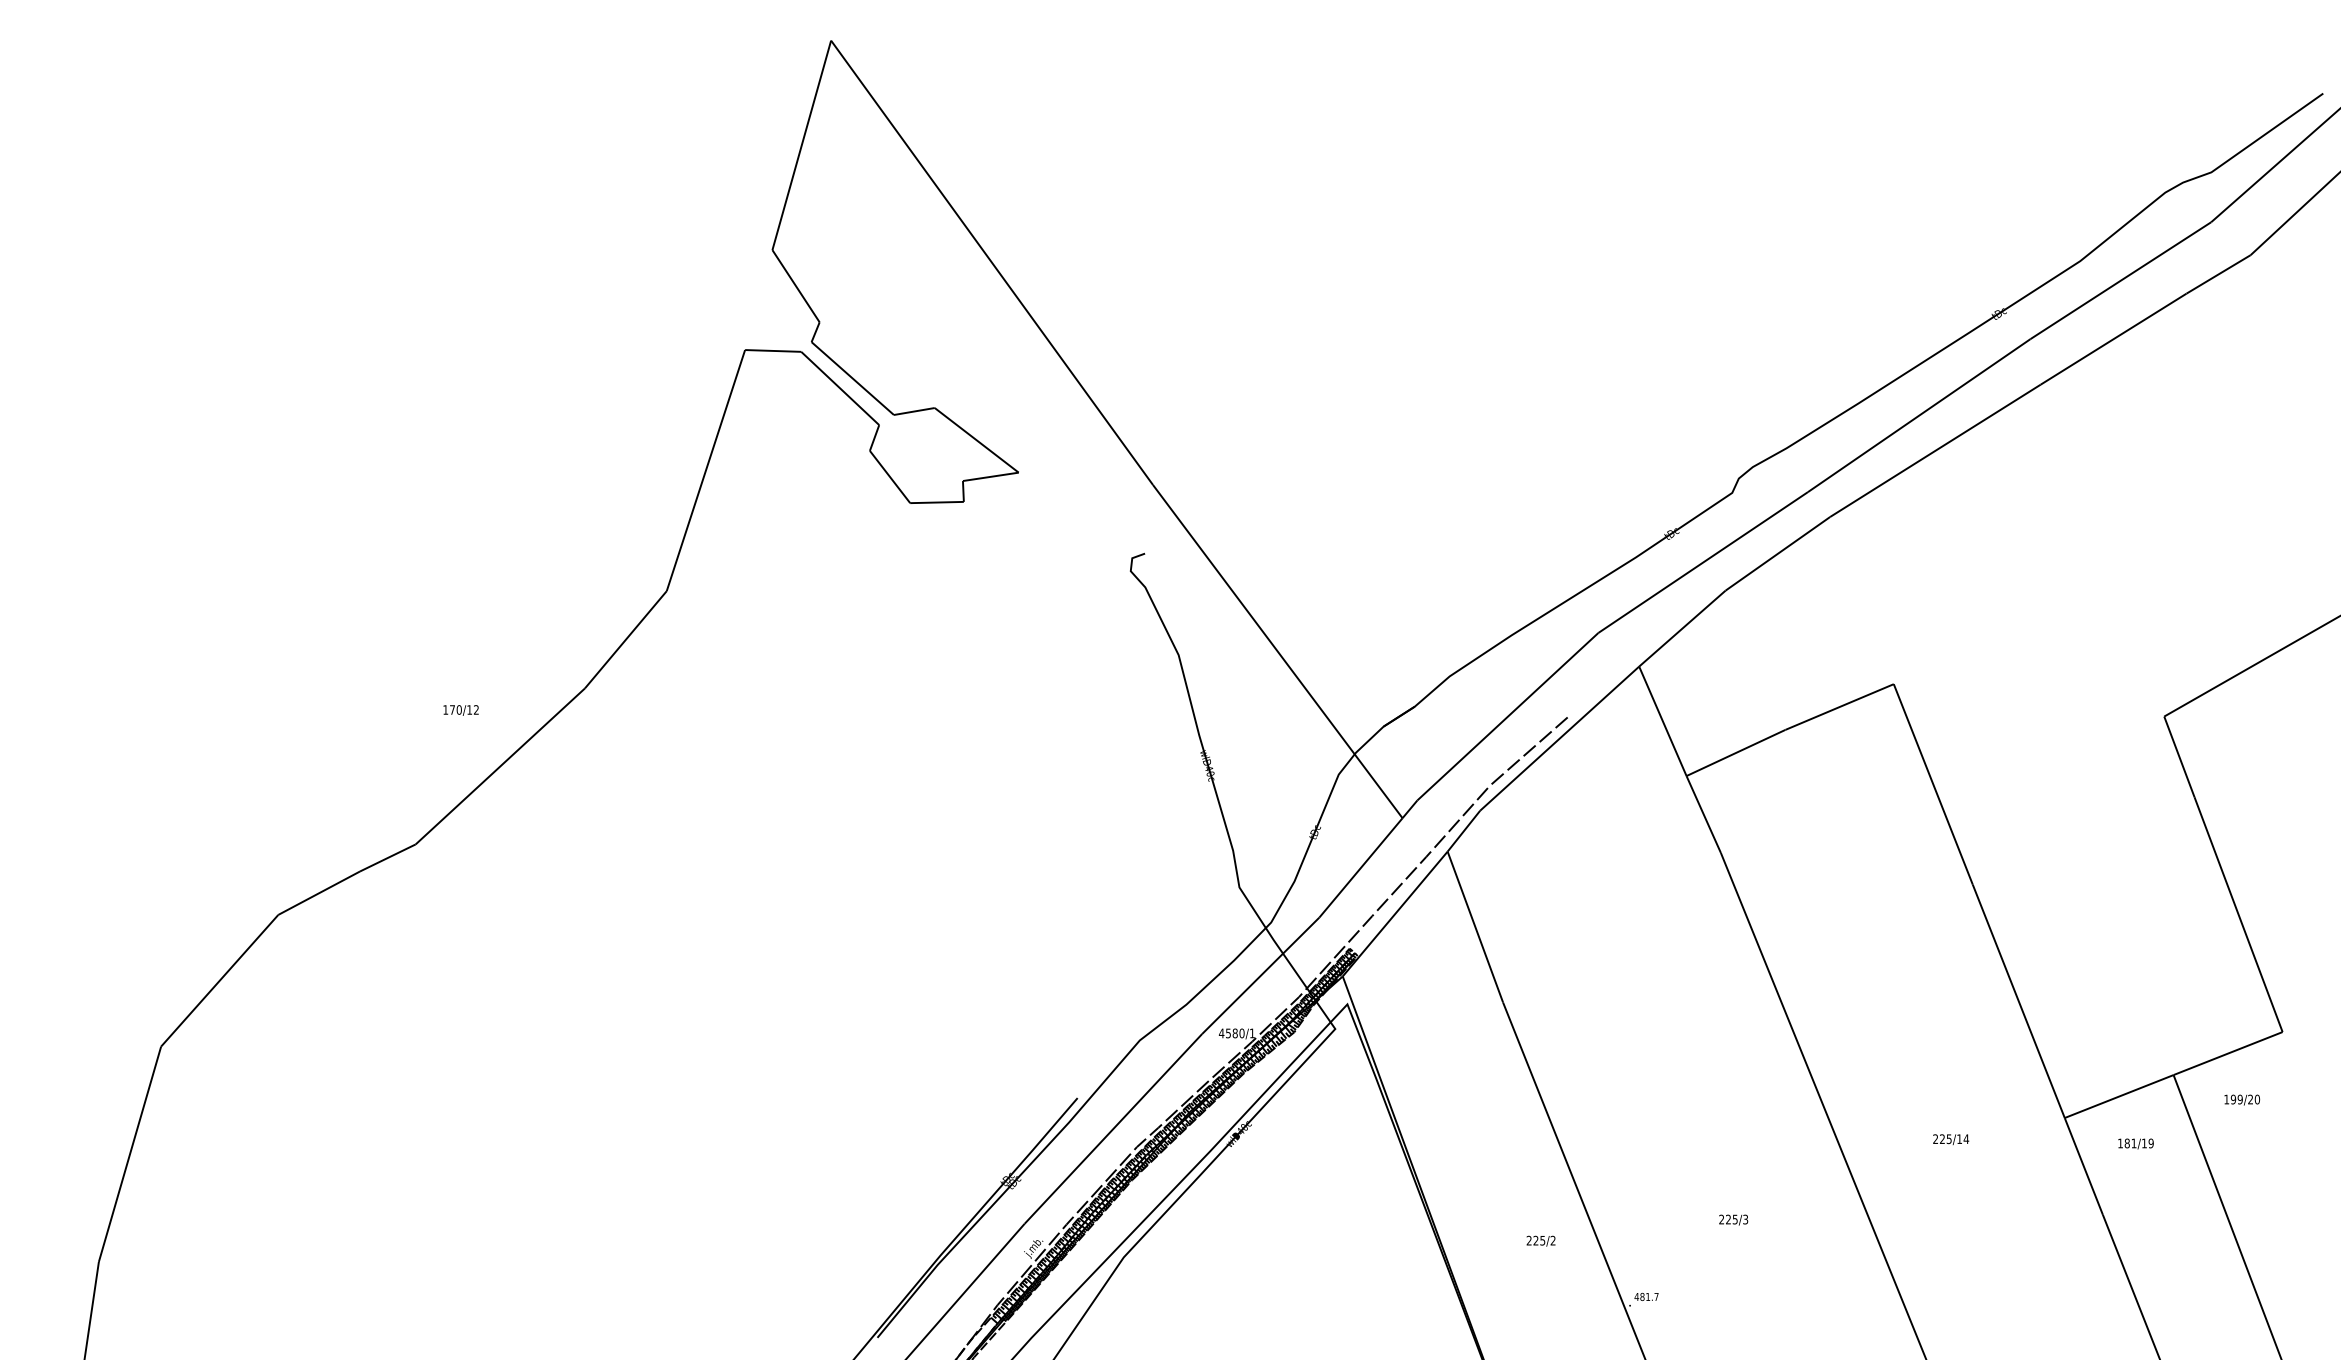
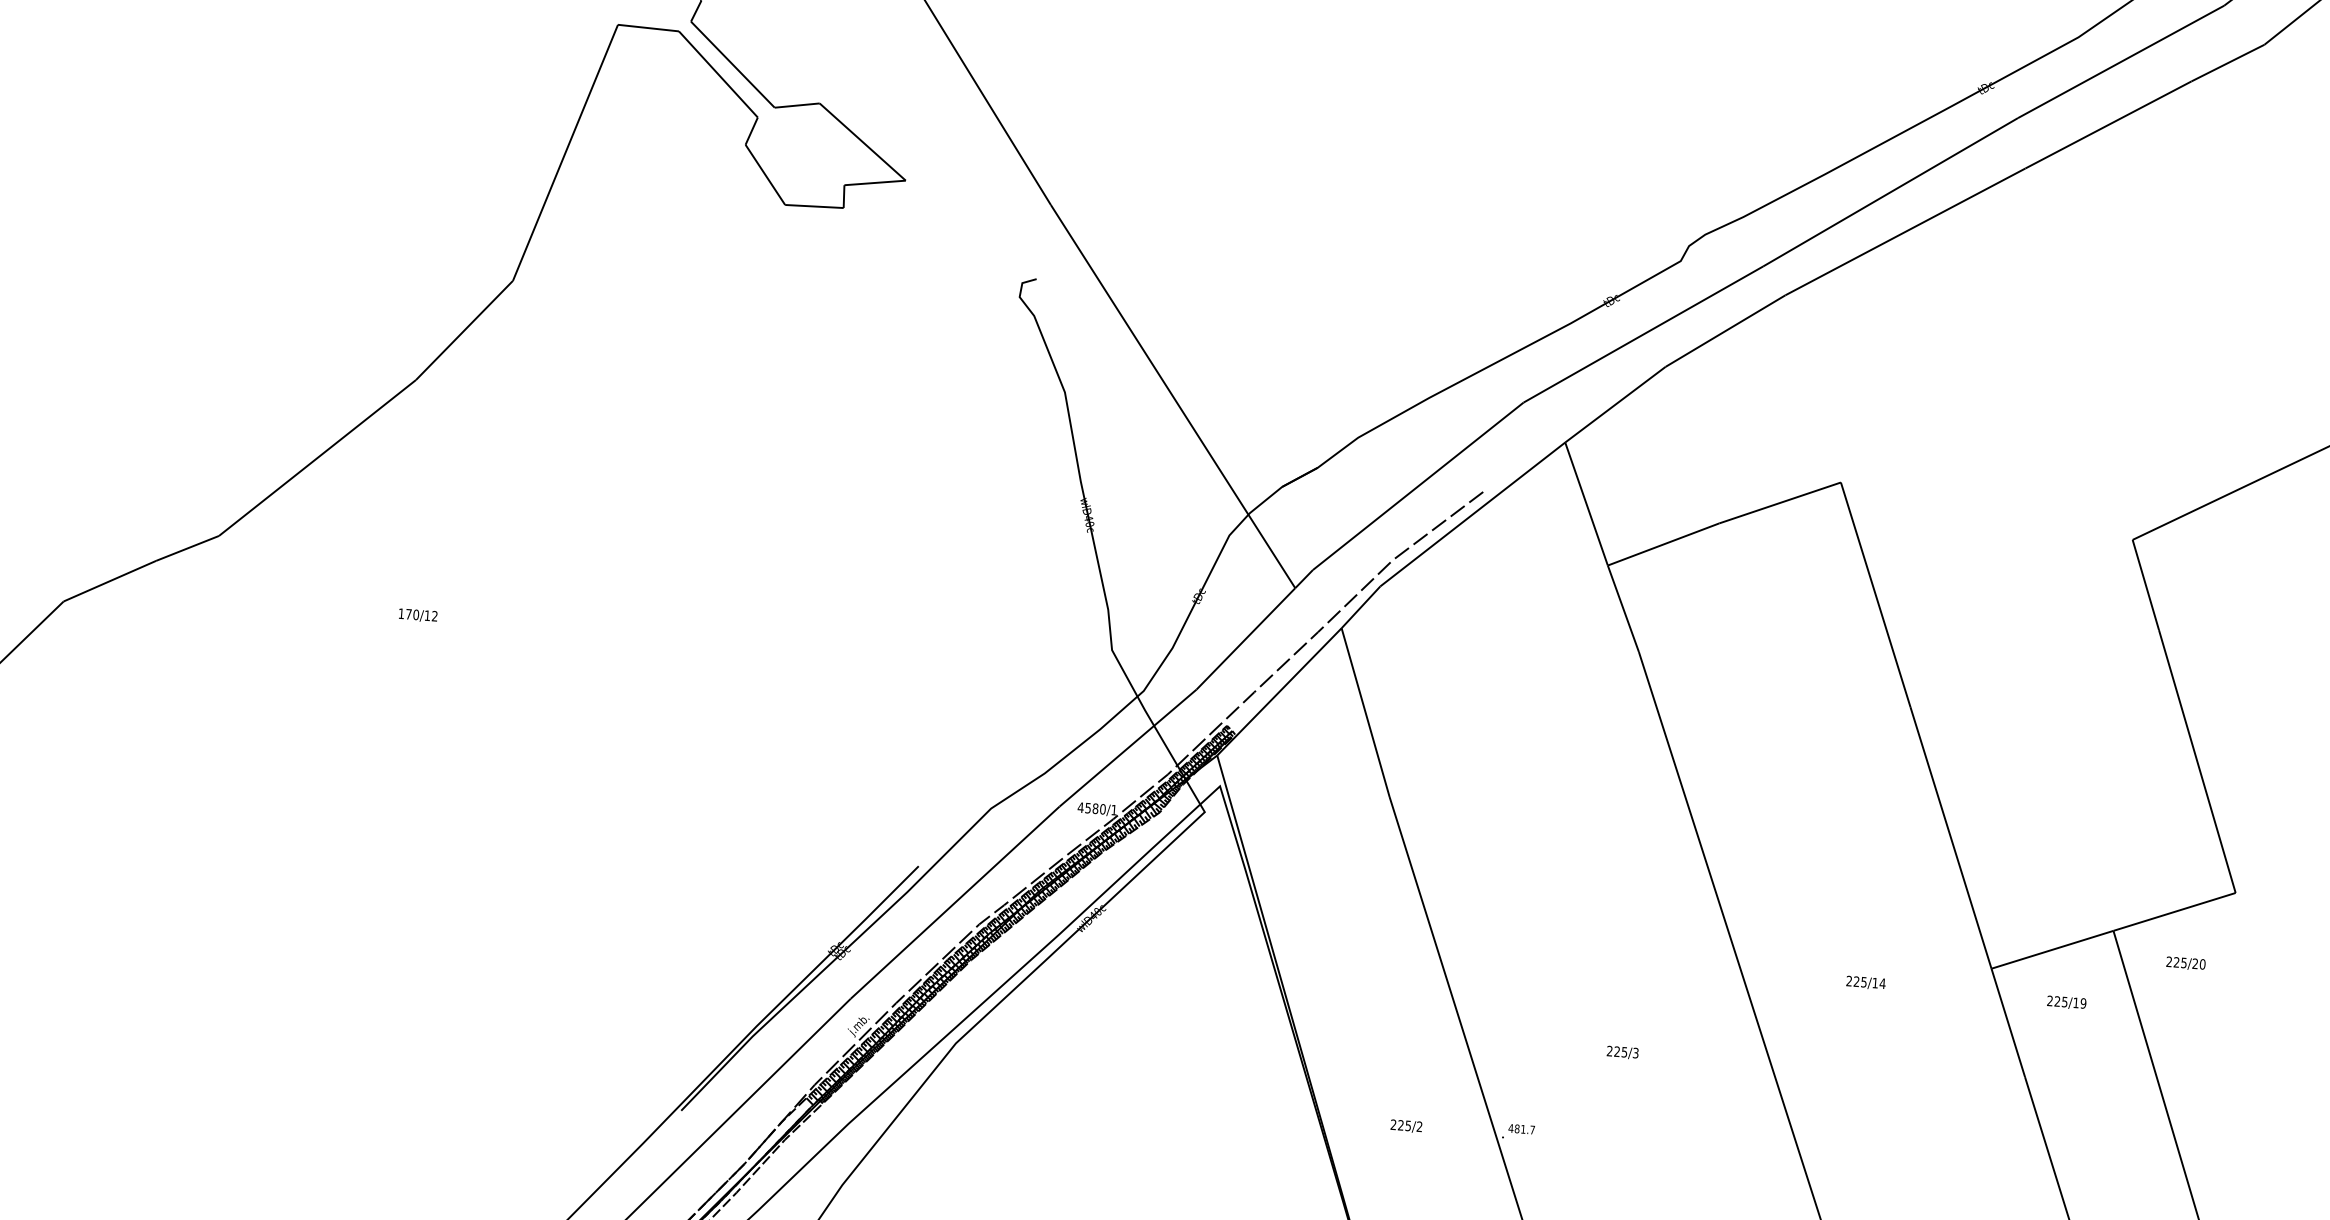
text: (460, 710) -> (417, 615), moved
text: (2233, 1099) -> (2176, 962), 199/20 -> 225/20
text: (2127, 1143) -> (2057, 1001), 181/19 -> 225/19
text: (1540, 1240) -> (1405, 1125), moved

